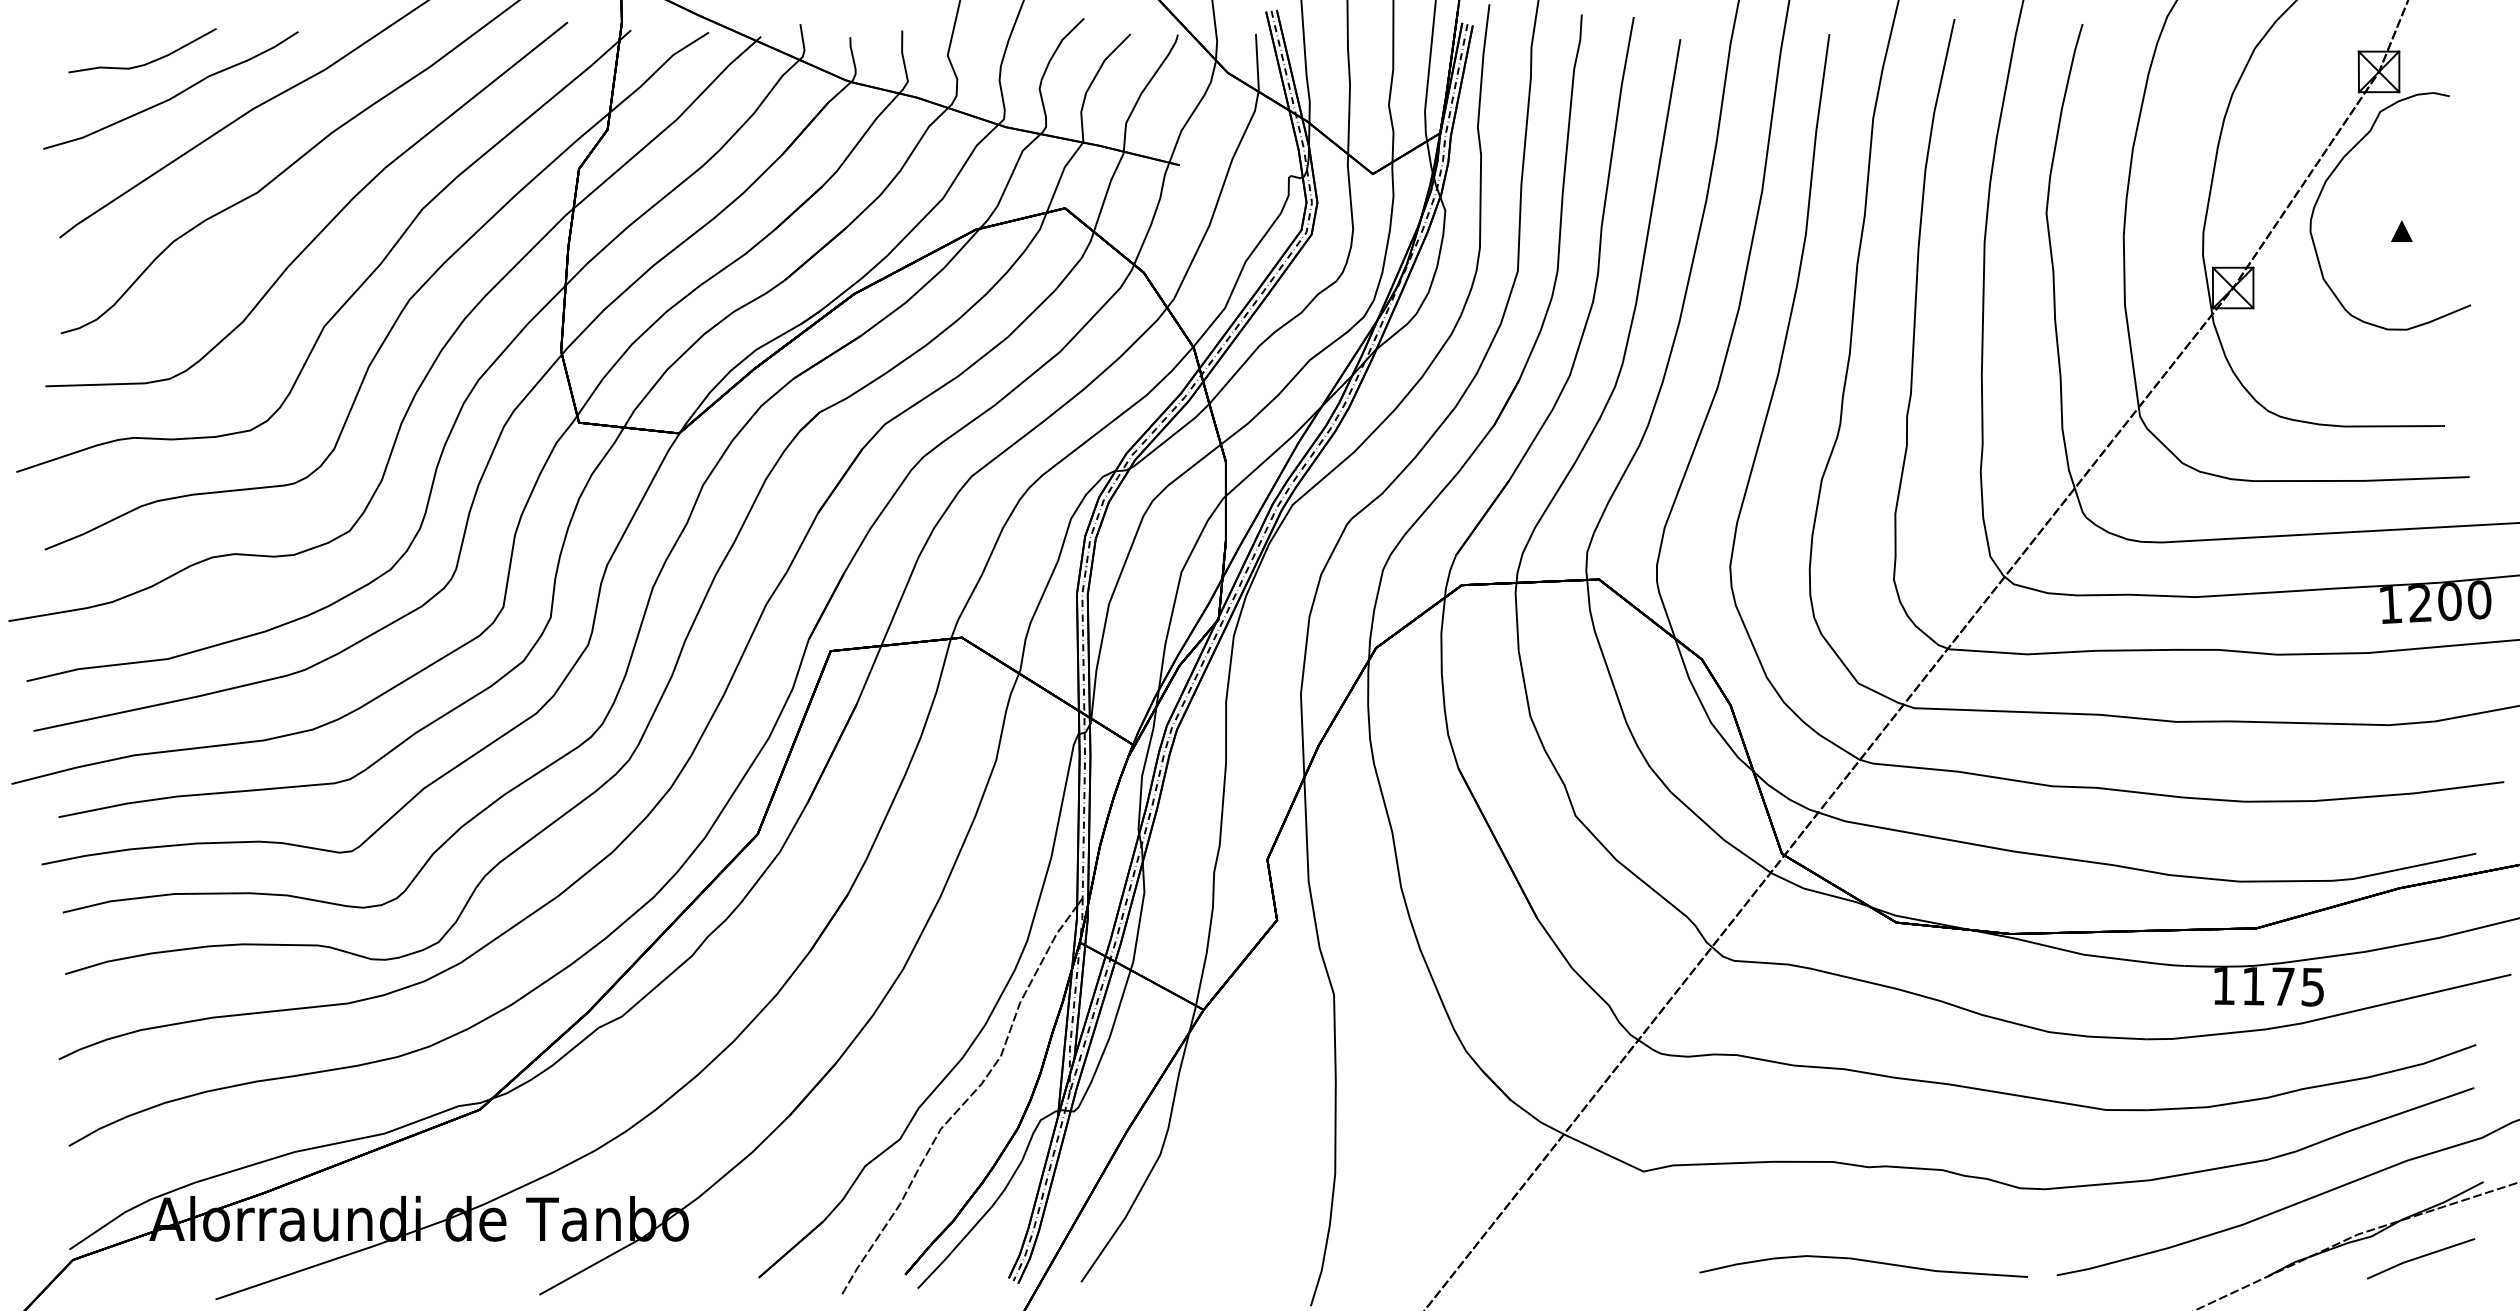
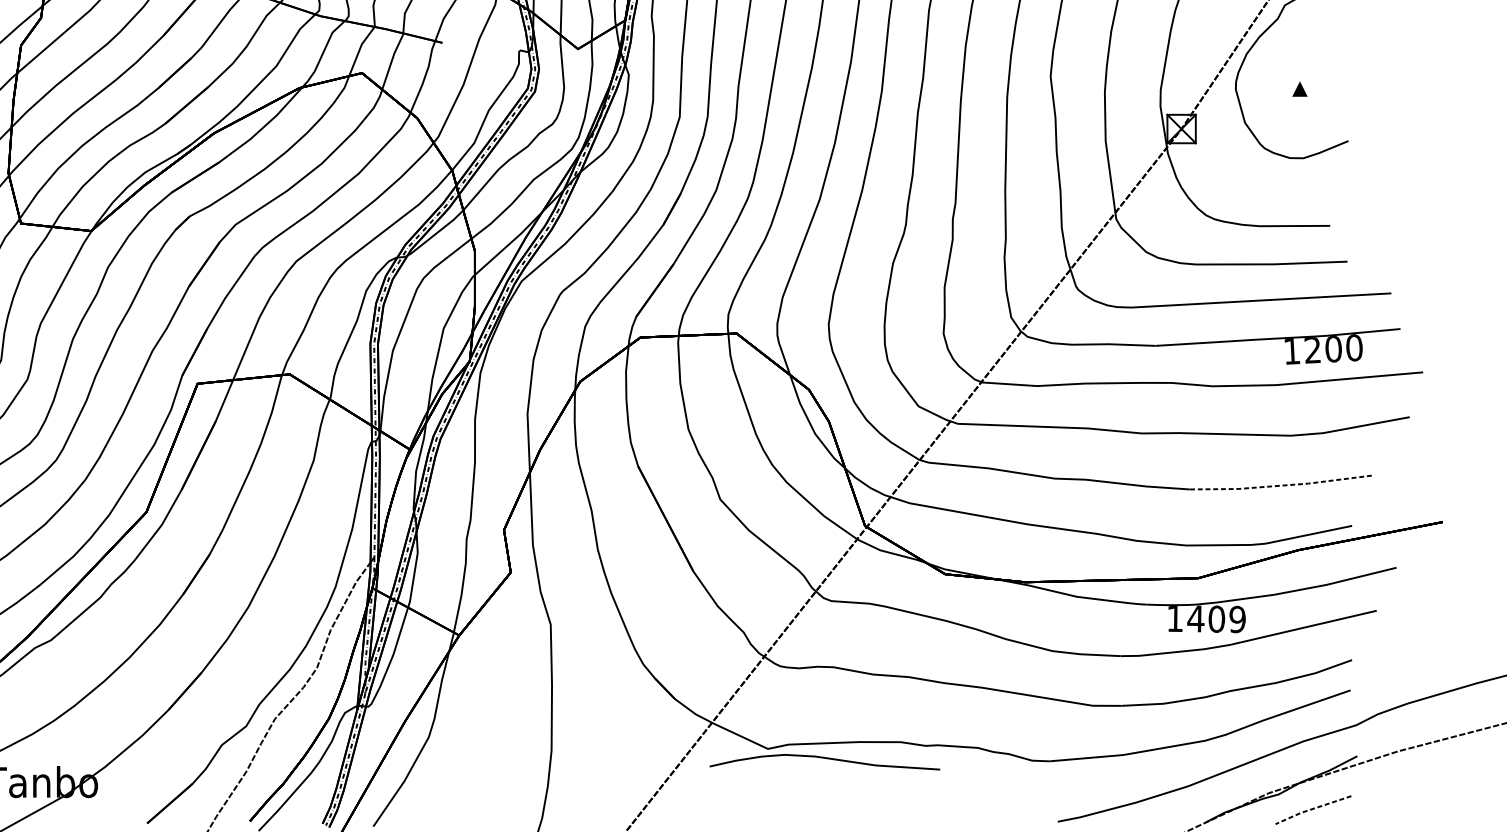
line: (2375, 796) -> (1281, 485), solid -> dashed
text: (2282, 986) -> (1216, 619), 1175 -> 1409
line: (2419, 1257) -> (1312, 809), solid -> dashed
curve: (1863, 1261) -> (824, 758), moved

